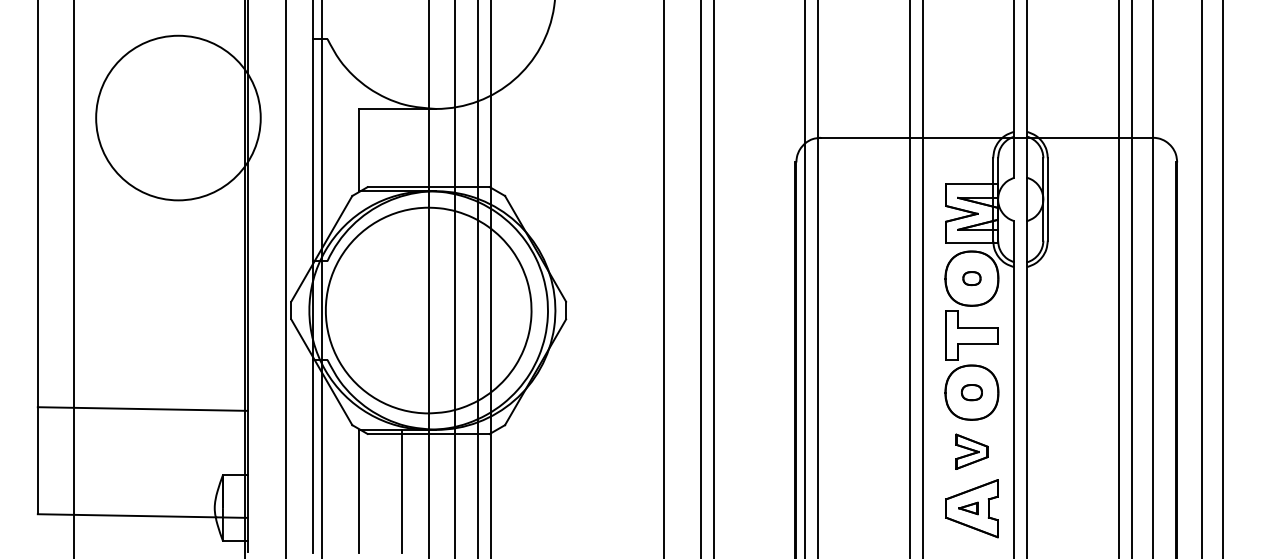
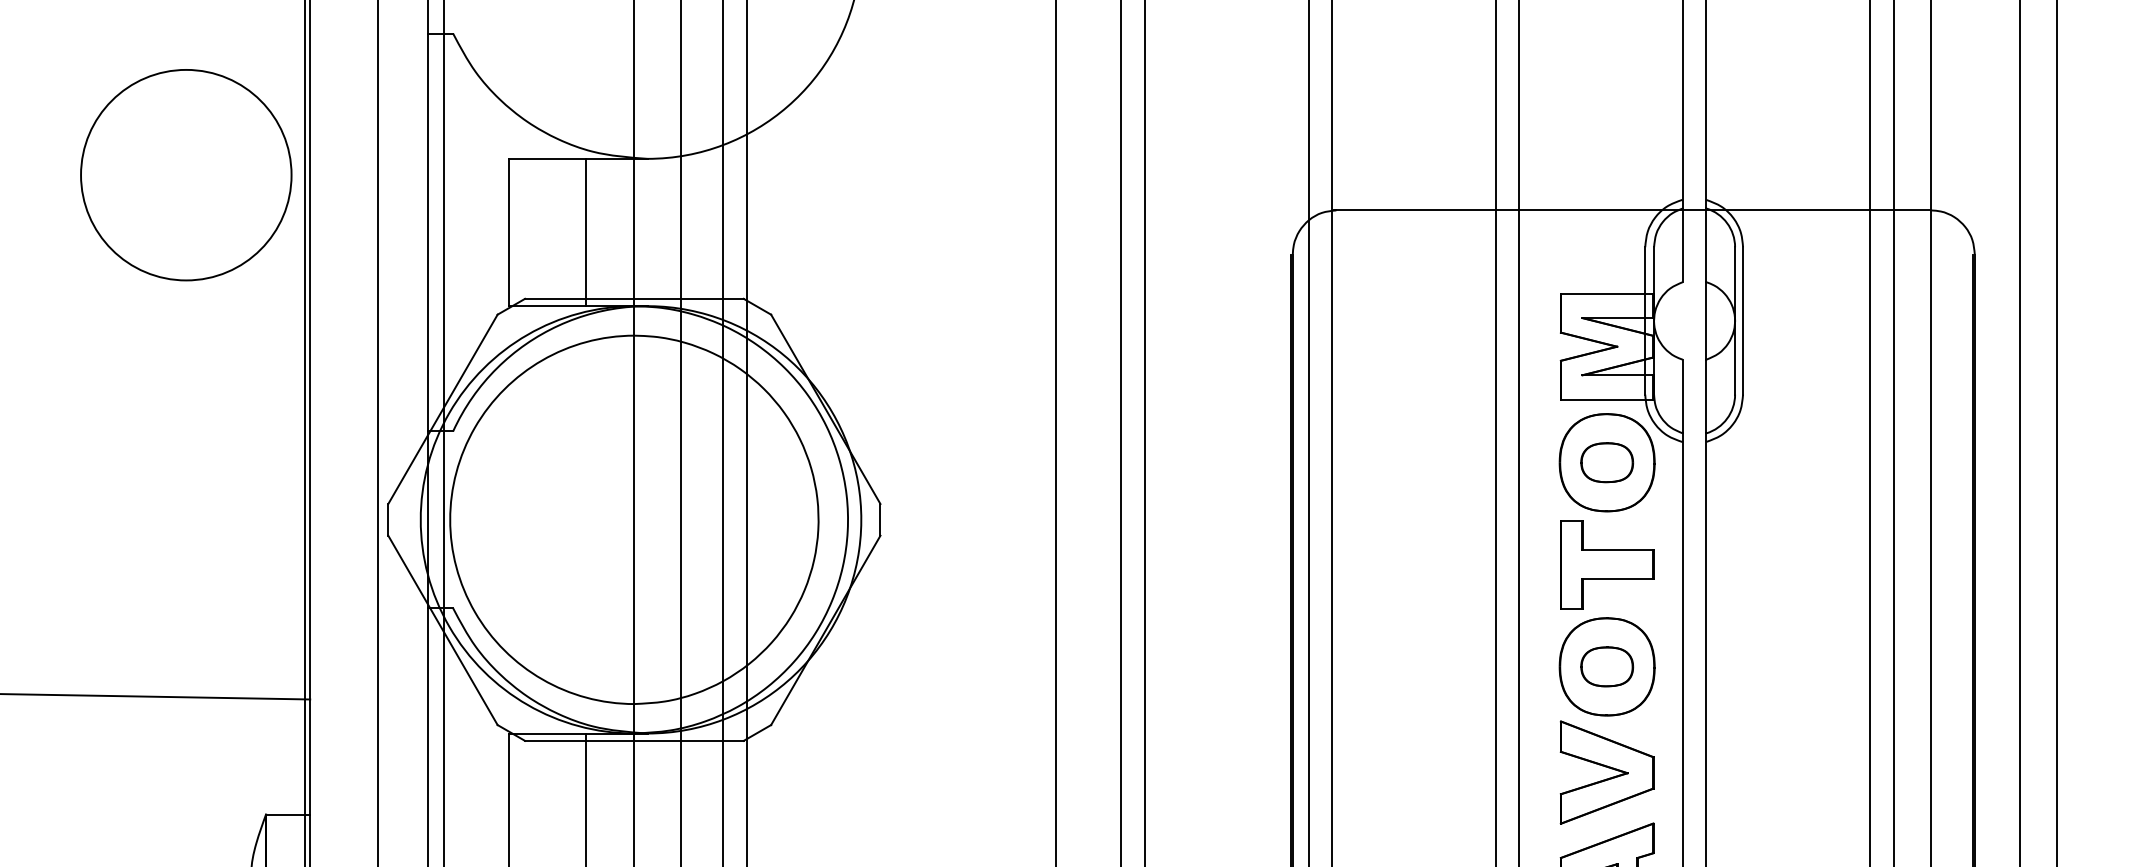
circle: (178, 117) -> (186, 174), size x0.71
line: (401, 149) -> (585, 231), added
part: (971, 278) -> (1606, 462), size x1.67
part: (971, 392) -> (1606, 666), size x1.43
part: (971, 451) -> (1606, 772), size x1.67

